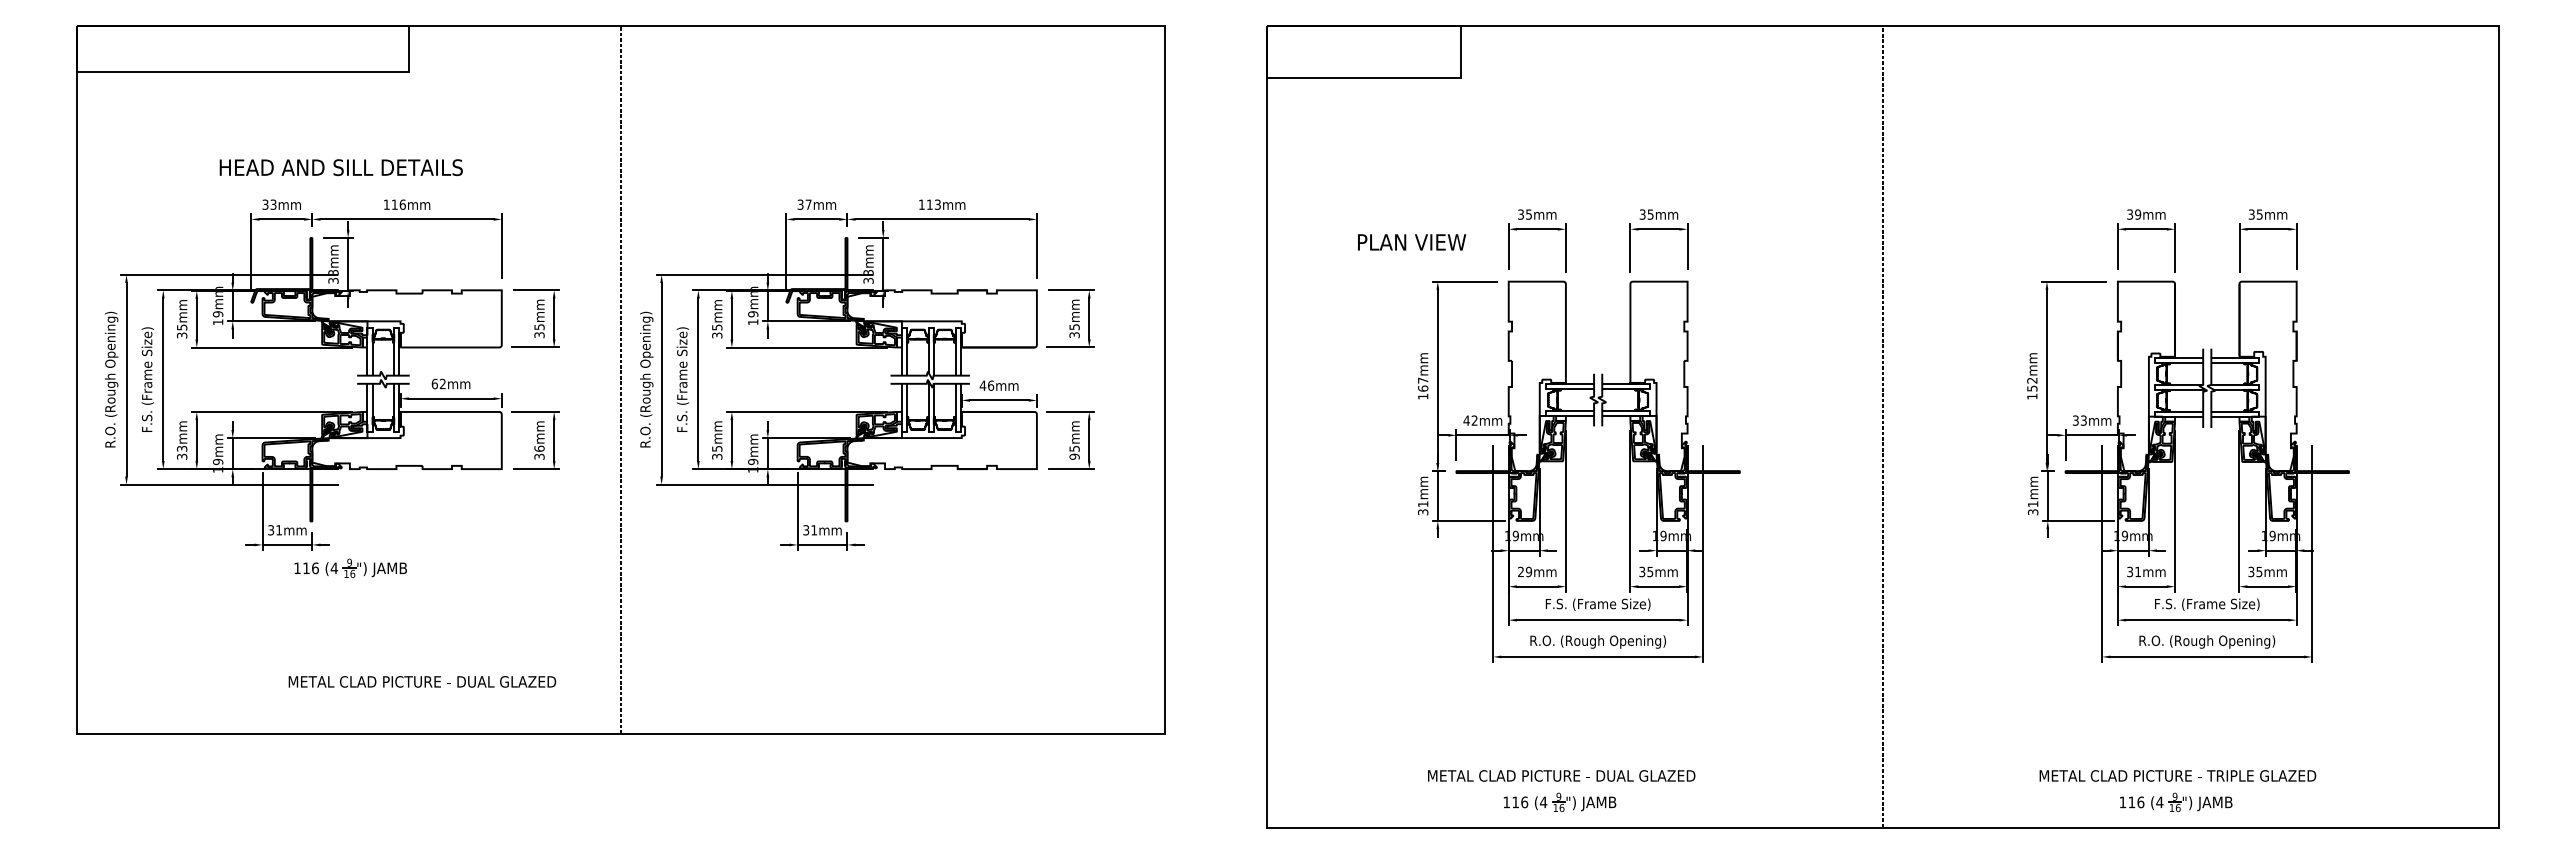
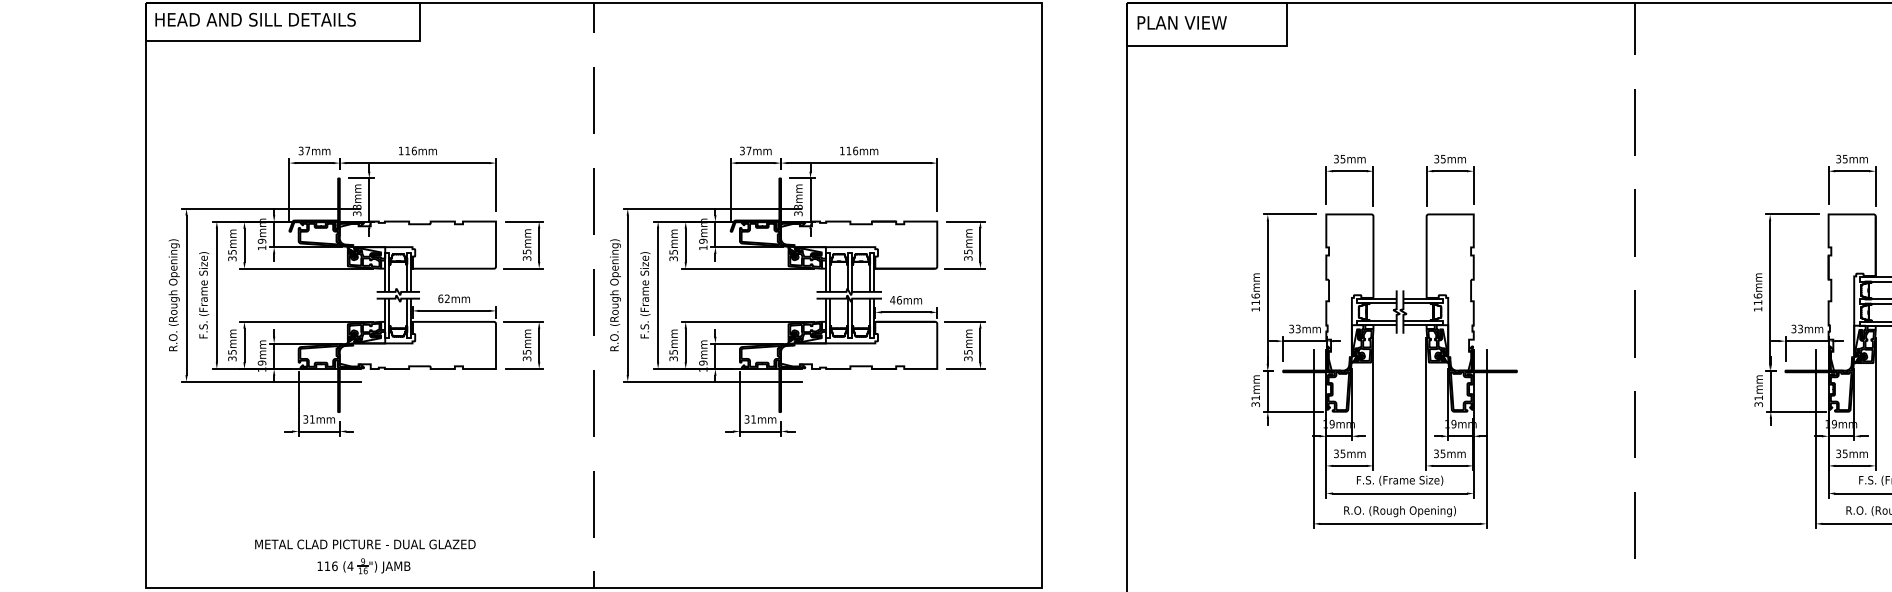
text: (340, 167) -> (254, 19), moved
text: (273, 204) -> (307, 150), 33mm -> 37mm
text: (937, 204) -> (855, 150), 113mm -> 116mm
text: (2138, 214) -> (1845, 159), 39mm -> 35mm
text: (1412, 242) -> (1182, 22), moved
text: (1423, 384) -> (1256, 299), 167mm -> 116mm
text: (2032, 384) -> (1758, 299), 152mm -> 116mm
text: (1470, 420) -> (1294, 328), 42mm -> 33mm
text: (181, 448) -> (231, 351), 33mm -> 35mm
text: (539, 448) -> (527, 351), 36mm -> 35mm
text: (1074, 456) -> (968, 358), 95mm -> 35mm
part: (350, 567) -> (363, 565), moved
text: (1525, 571) -> (1340, 453), 29mm -> 35mm
text: (2137, 571) -> (1844, 453), 31mm -> 35mm
text: (422, 681) -> (365, 544), moved

